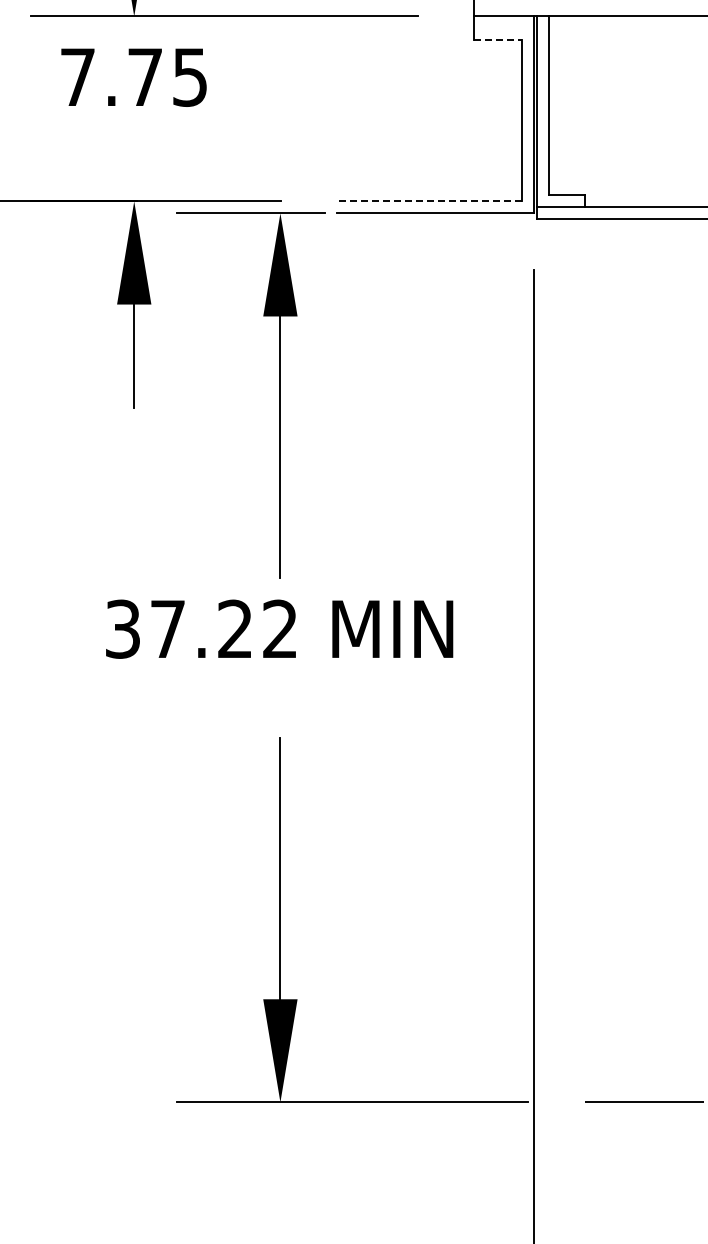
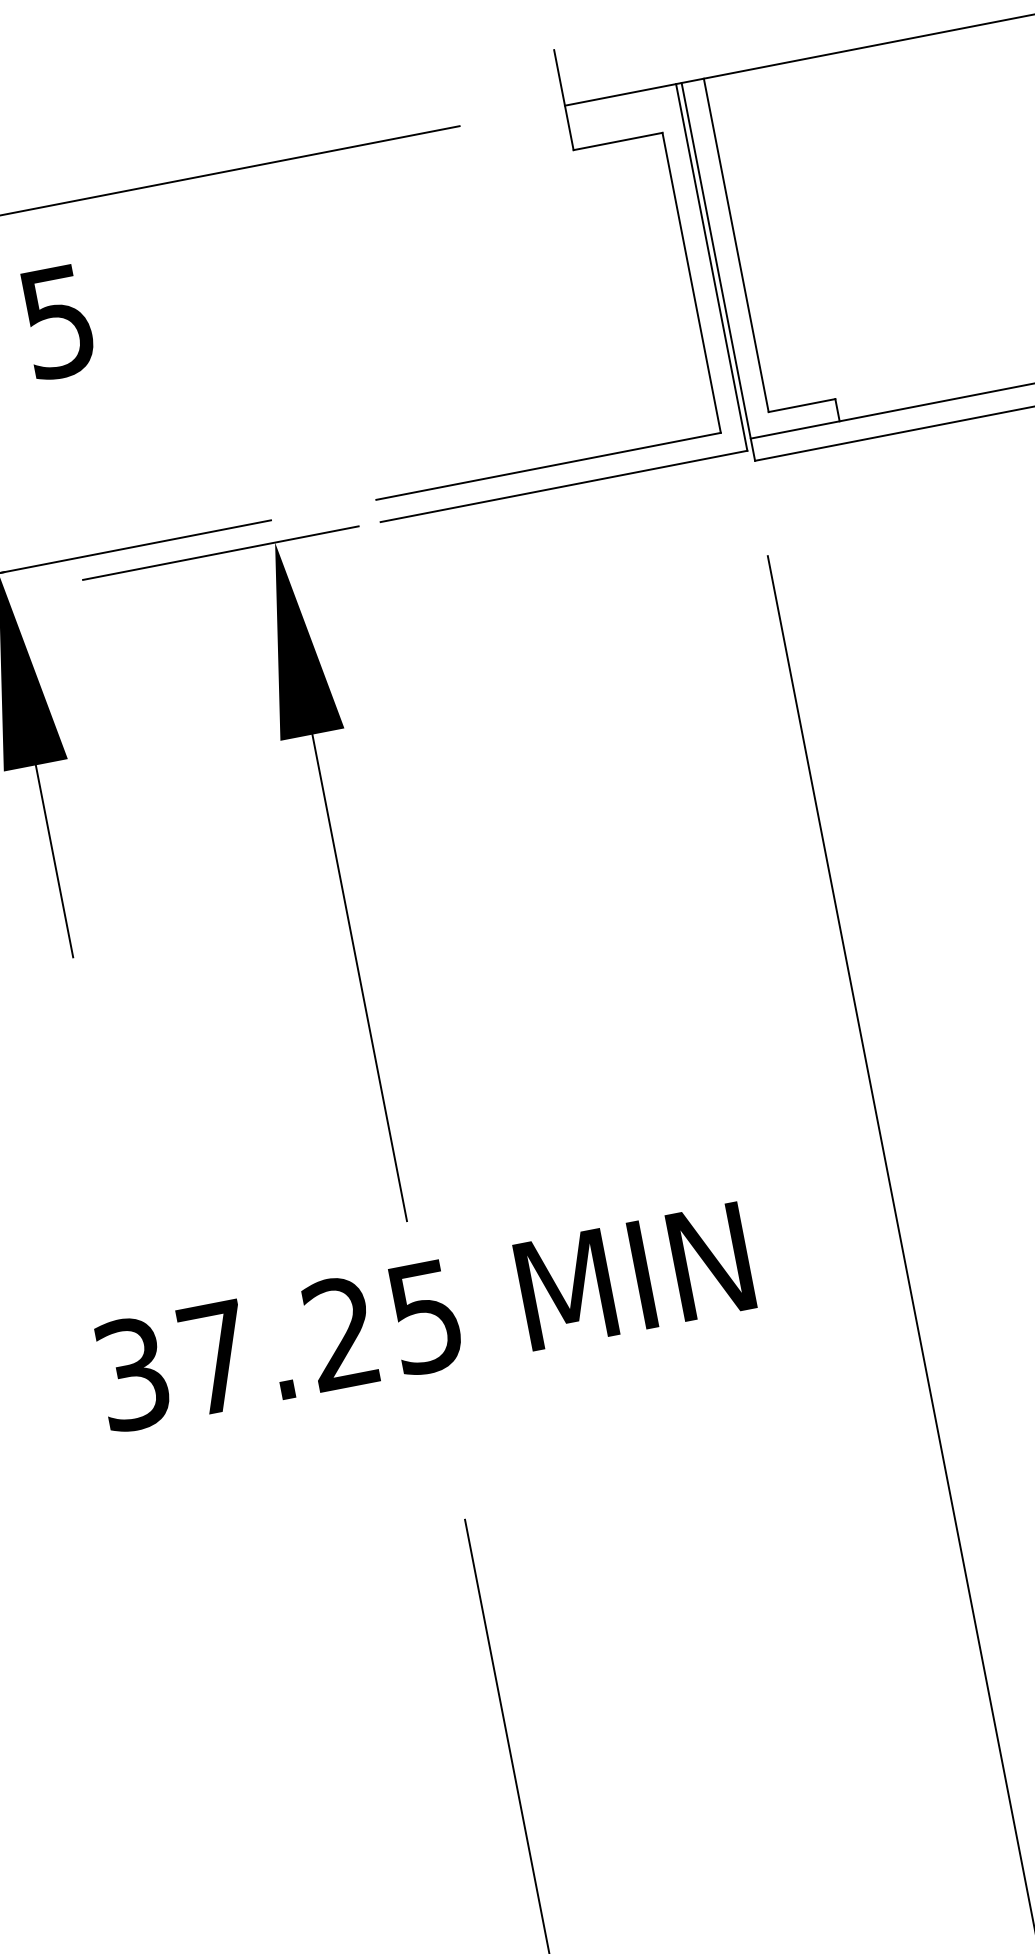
line: (498, 40) -> (618, 141), dashed -> solid
line: (429, 201) -> (548, 466), dashed -> solid
text: (279, 628) -> (423, 1316), 37.22 -> 37.25

